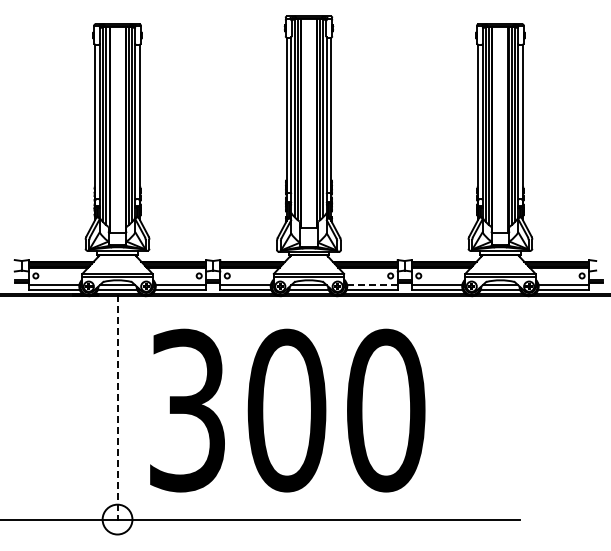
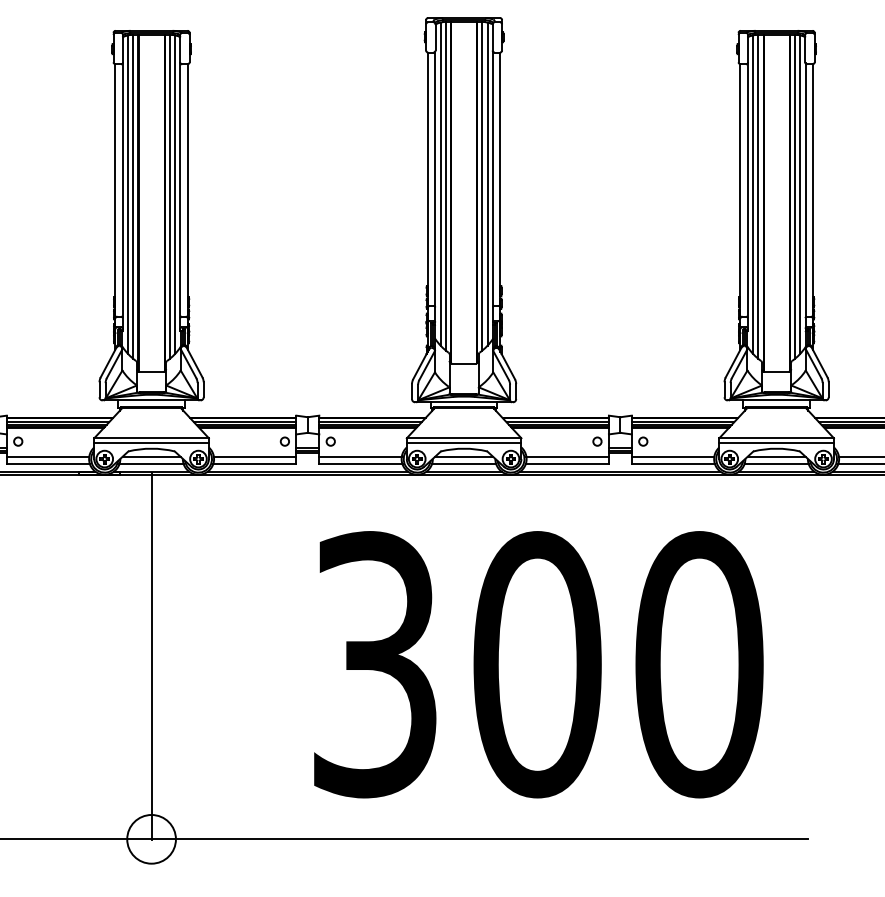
line: (372, 285) -> (567, 457), dashed -> solid
line: (117, 407) -> (151, 656), dashed -> solid
text: (287, 410) -> (538, 664), moved

